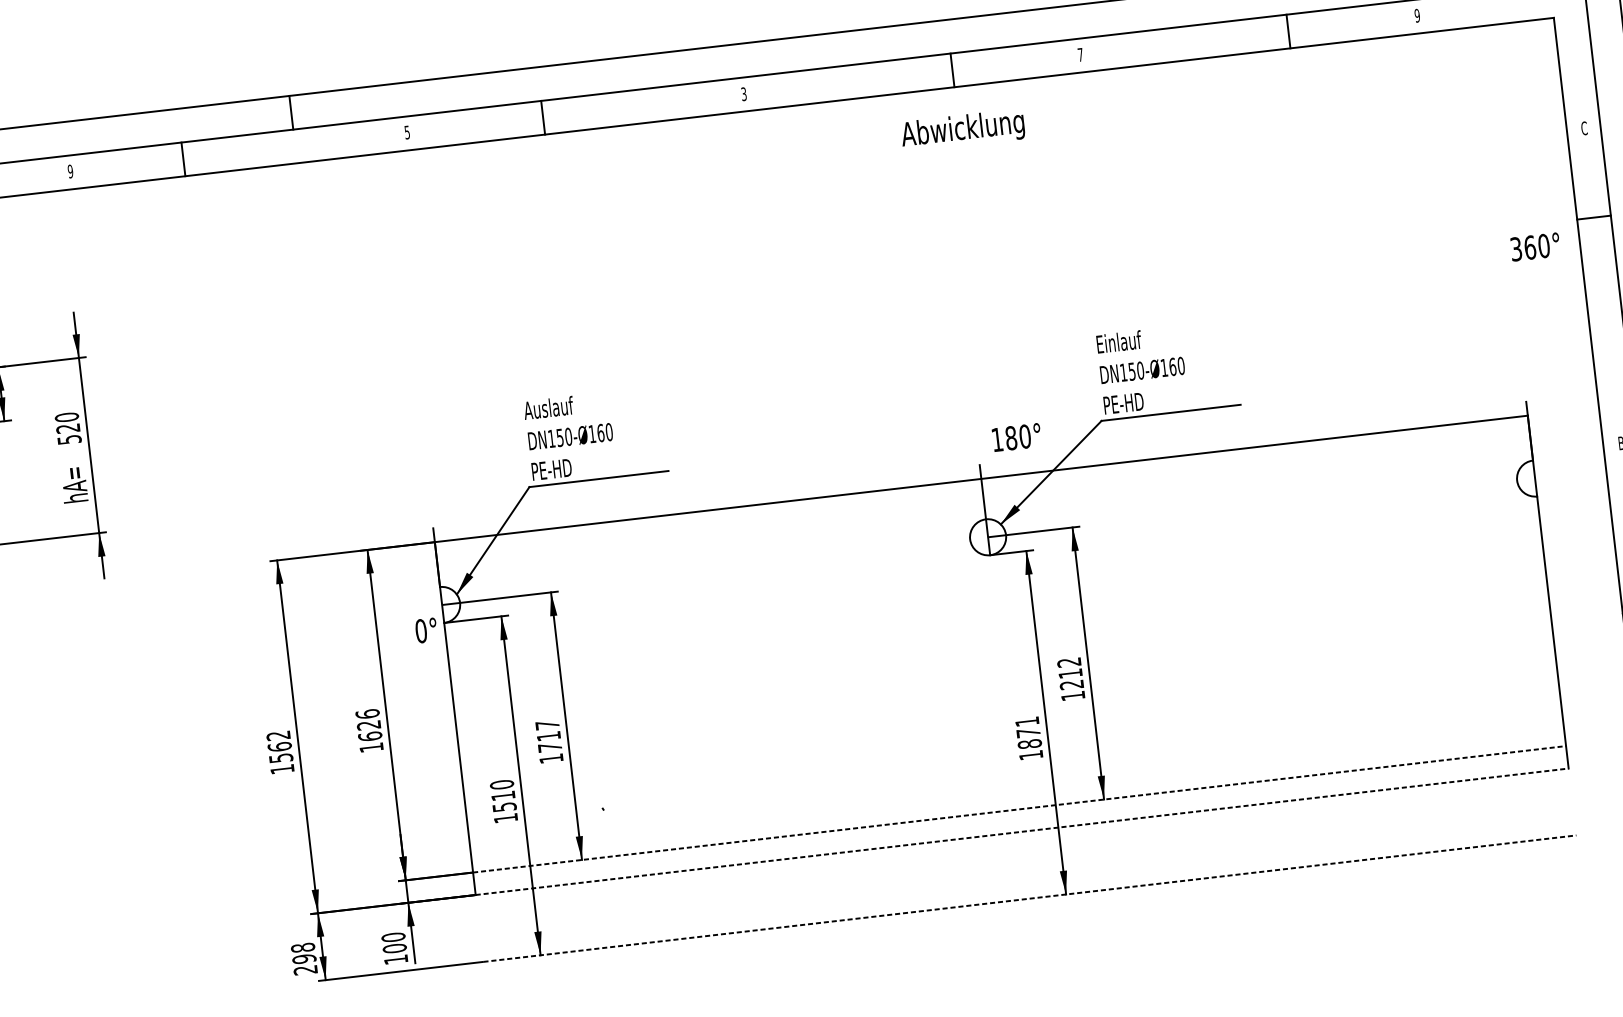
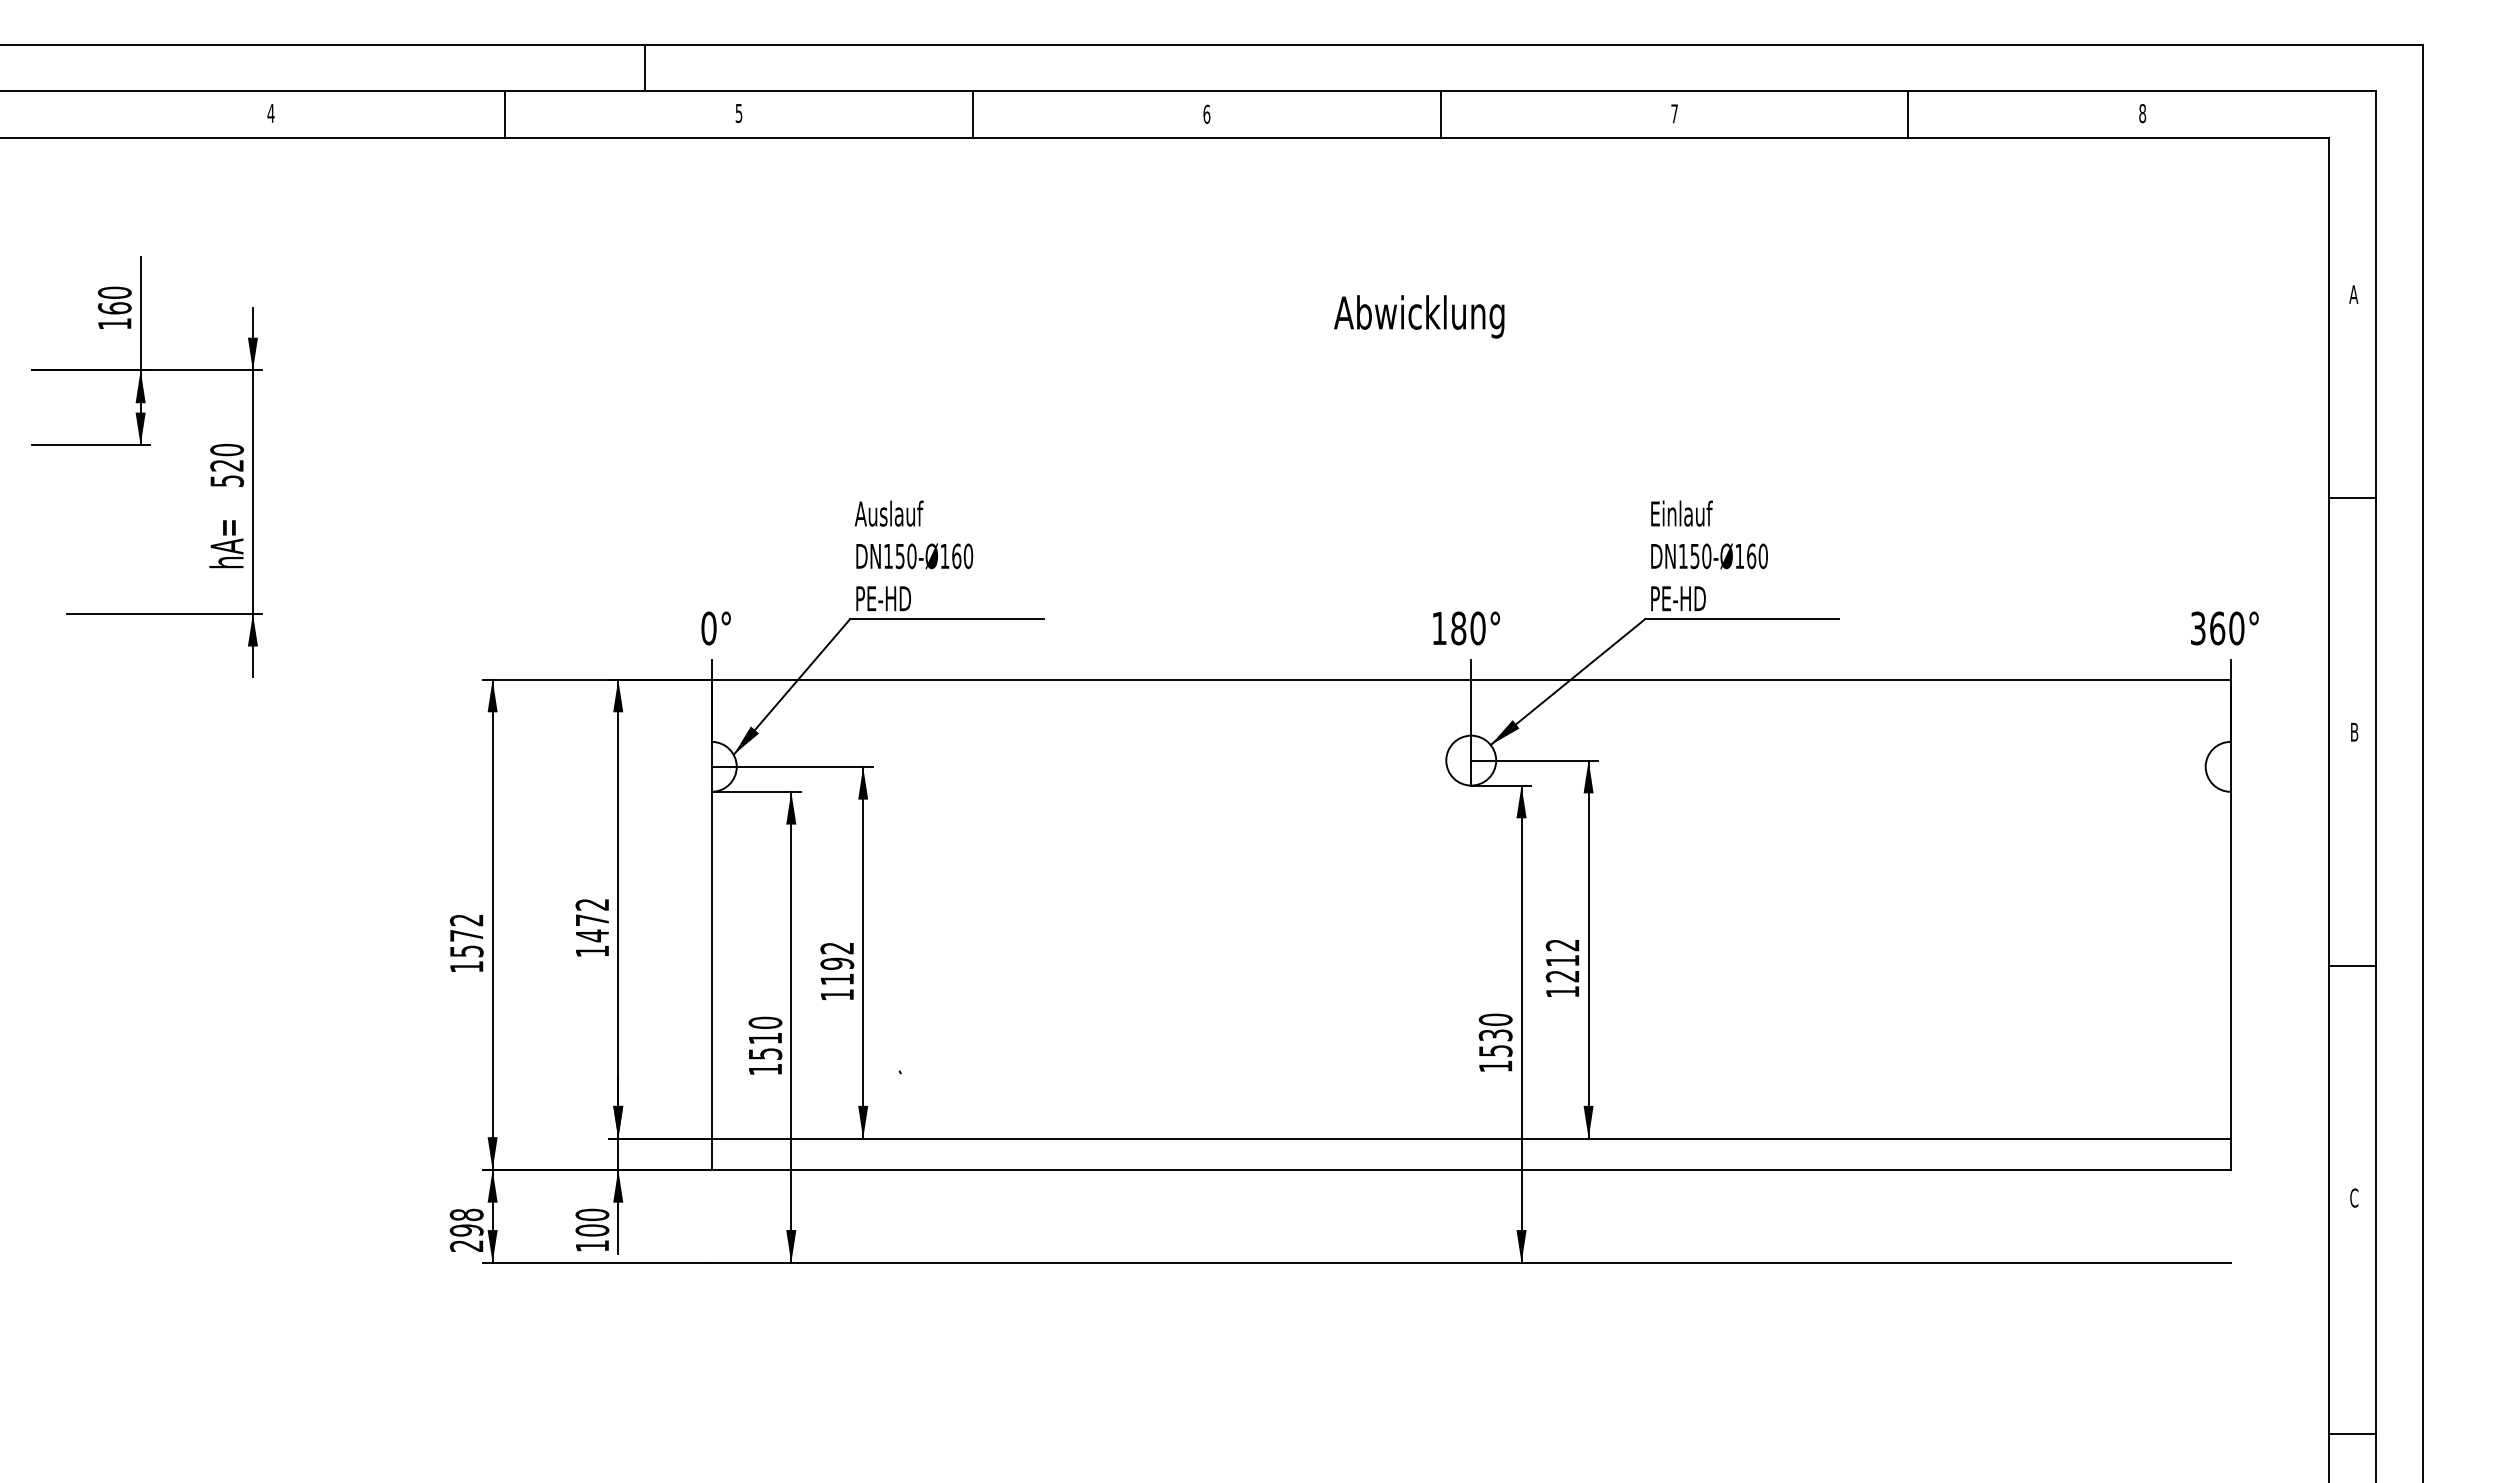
text: (1417, 15) -> (2142, 113), 9 -> 8
line: (1288, 31) -> (1908, 114), moved
line: (952, 70) -> (1440, 114), moved
text: (743, 93) -> (1206, 113), 3 -> 6
line: (291, 112) -> (645, 67), moved
line: (543, 117) -> (972, 114), moved
text: (1584, 128) -> (2353, 294), C -> A
text: (963, 130) -> (1419, 316), moved
line: (183, 159) -> (504, 114), moved
text: (70, 171) -> (270, 113), 9 -> 4
line: (1593, 217) -> (2352, 498), moved
text: (1535, 247) -> (2224, 628), moved
text: (1016, 437) -> (1466, 628), moved
text: (425, 630) -> (715, 628), moved
text: (369, 725) -> (592, 920), 1626 -> 1472
text: (1028, 732) -> (1495, 1034), 1871 -> 1530
text: (548, 736) -> (837, 963), 1717 -> 1192
text: (279, 746) -> (466, 935), 1562 -> 1572
line: (1019, 809) -> (1471, 1138), dashed -> solid
line: (1022, 831) -> (1471, 1169), dashed -> solid
line: (1030, 898) -> (1471, 1262), dashed -> solid

